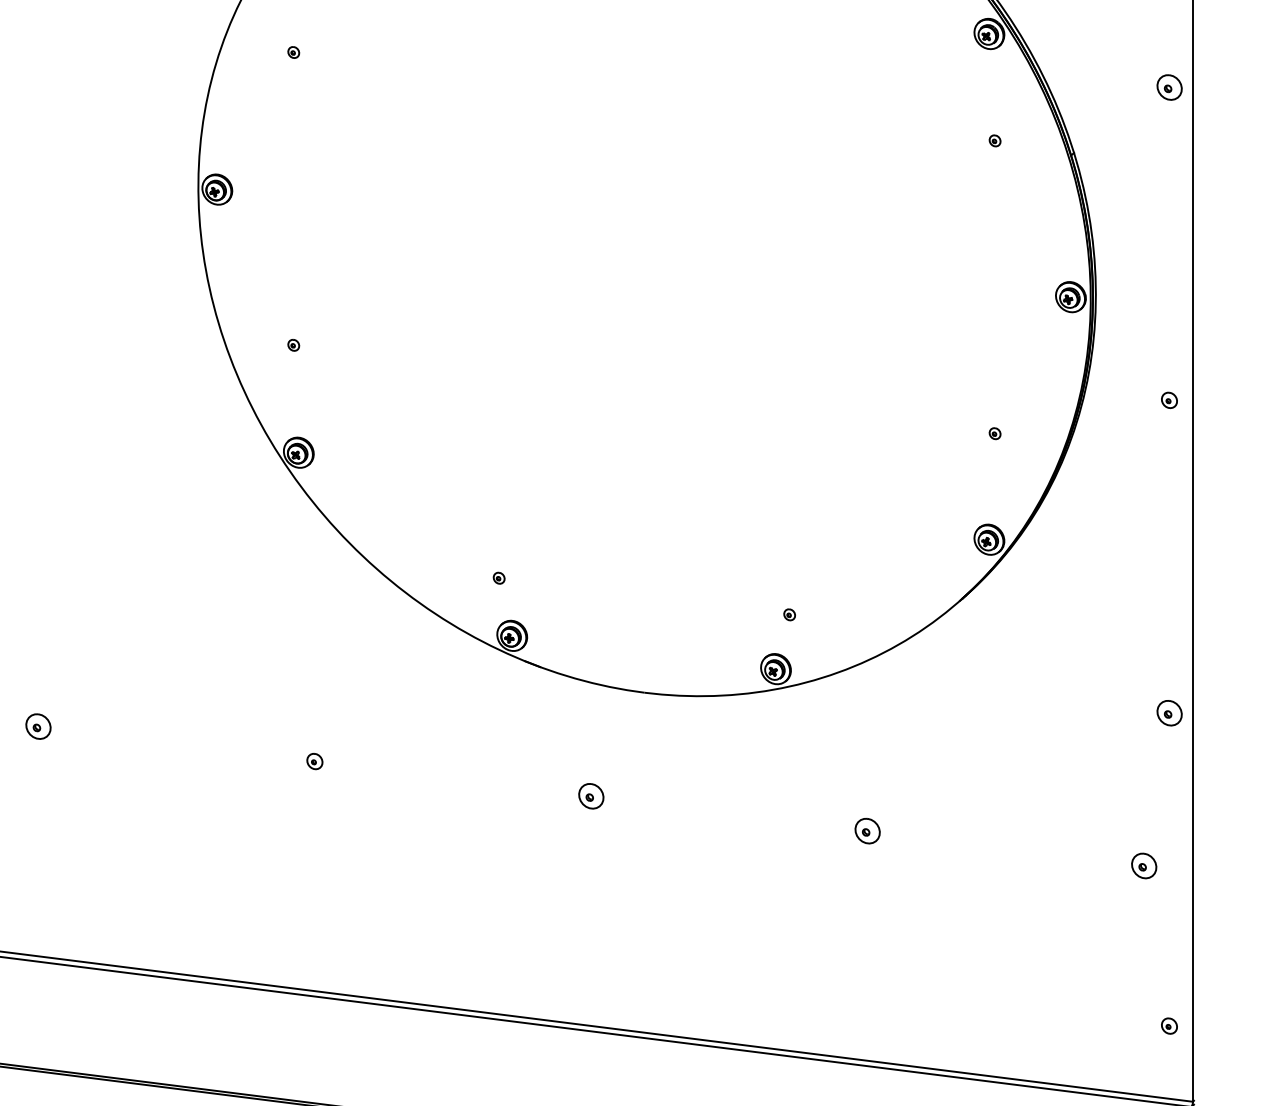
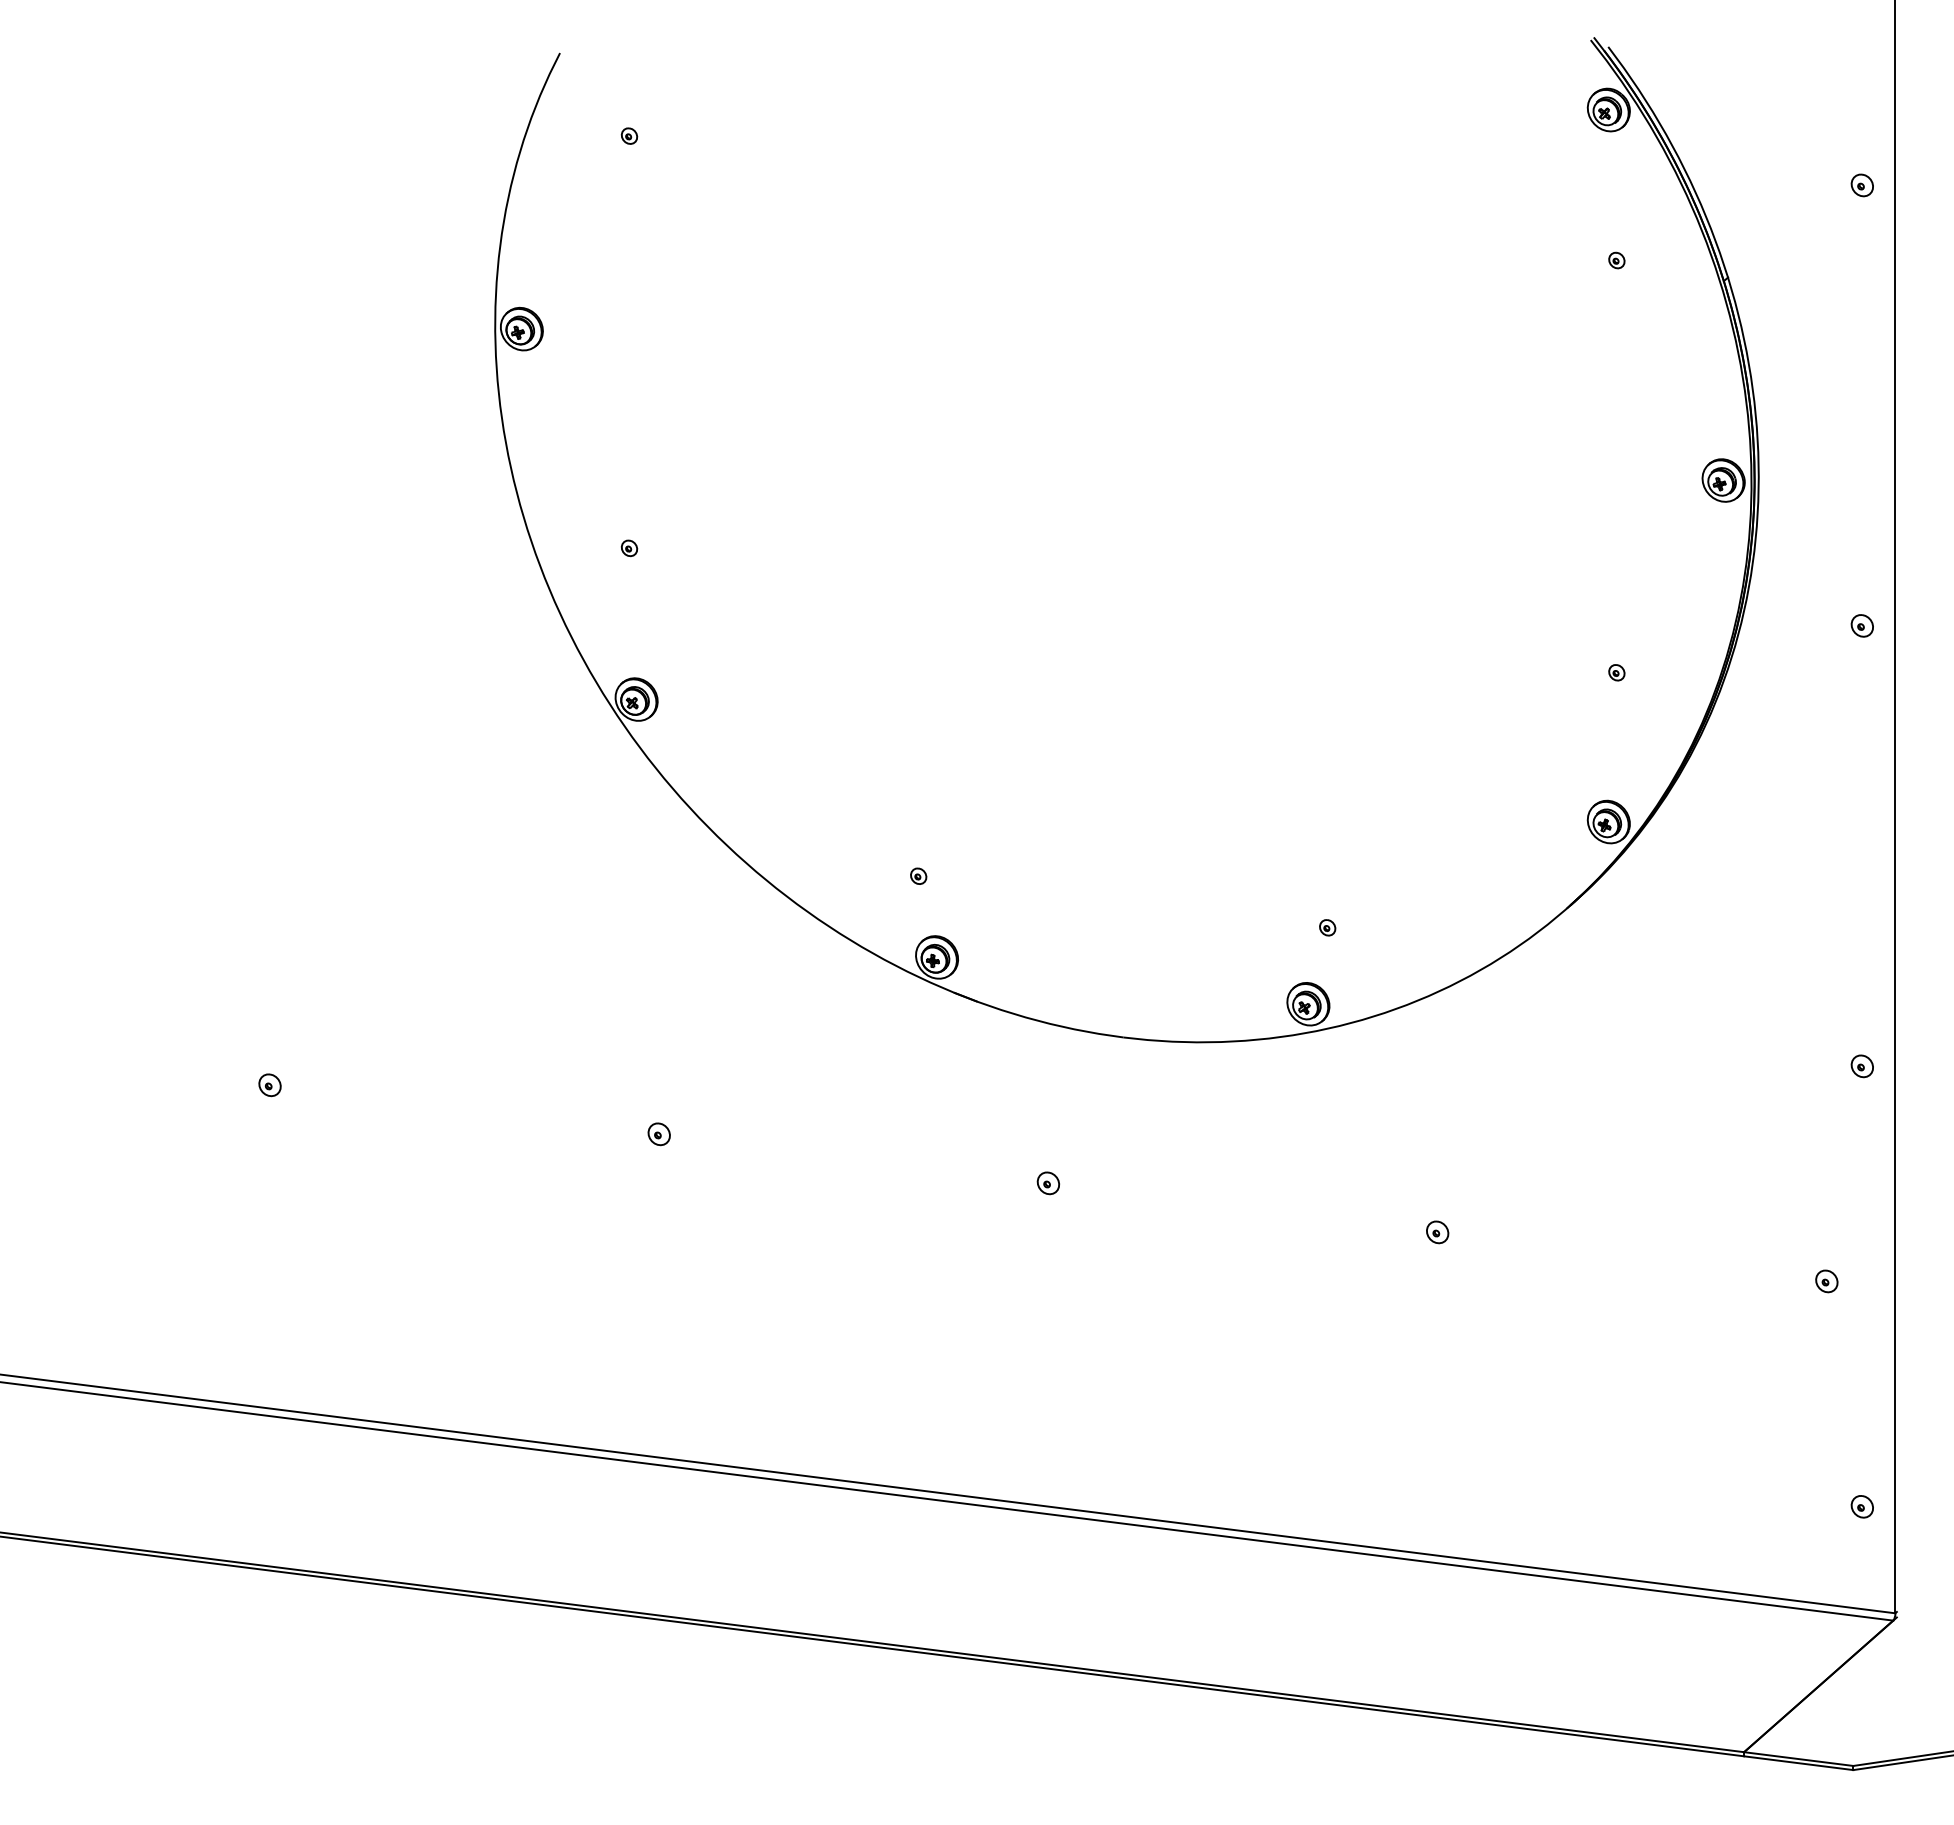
part: (1168, 87) -> (1861, 185), size x0.62
part: (1168, 713) -> (1861, 1066), size x0.62
part: (38, 726) -> (269, 1085), size x0.62
part: (591, 796) -> (1048, 1183), size x0.62
part: (867, 831) -> (1437, 1232), size x0.62
part: (1144, 866) -> (1826, 1281), size x0.62

